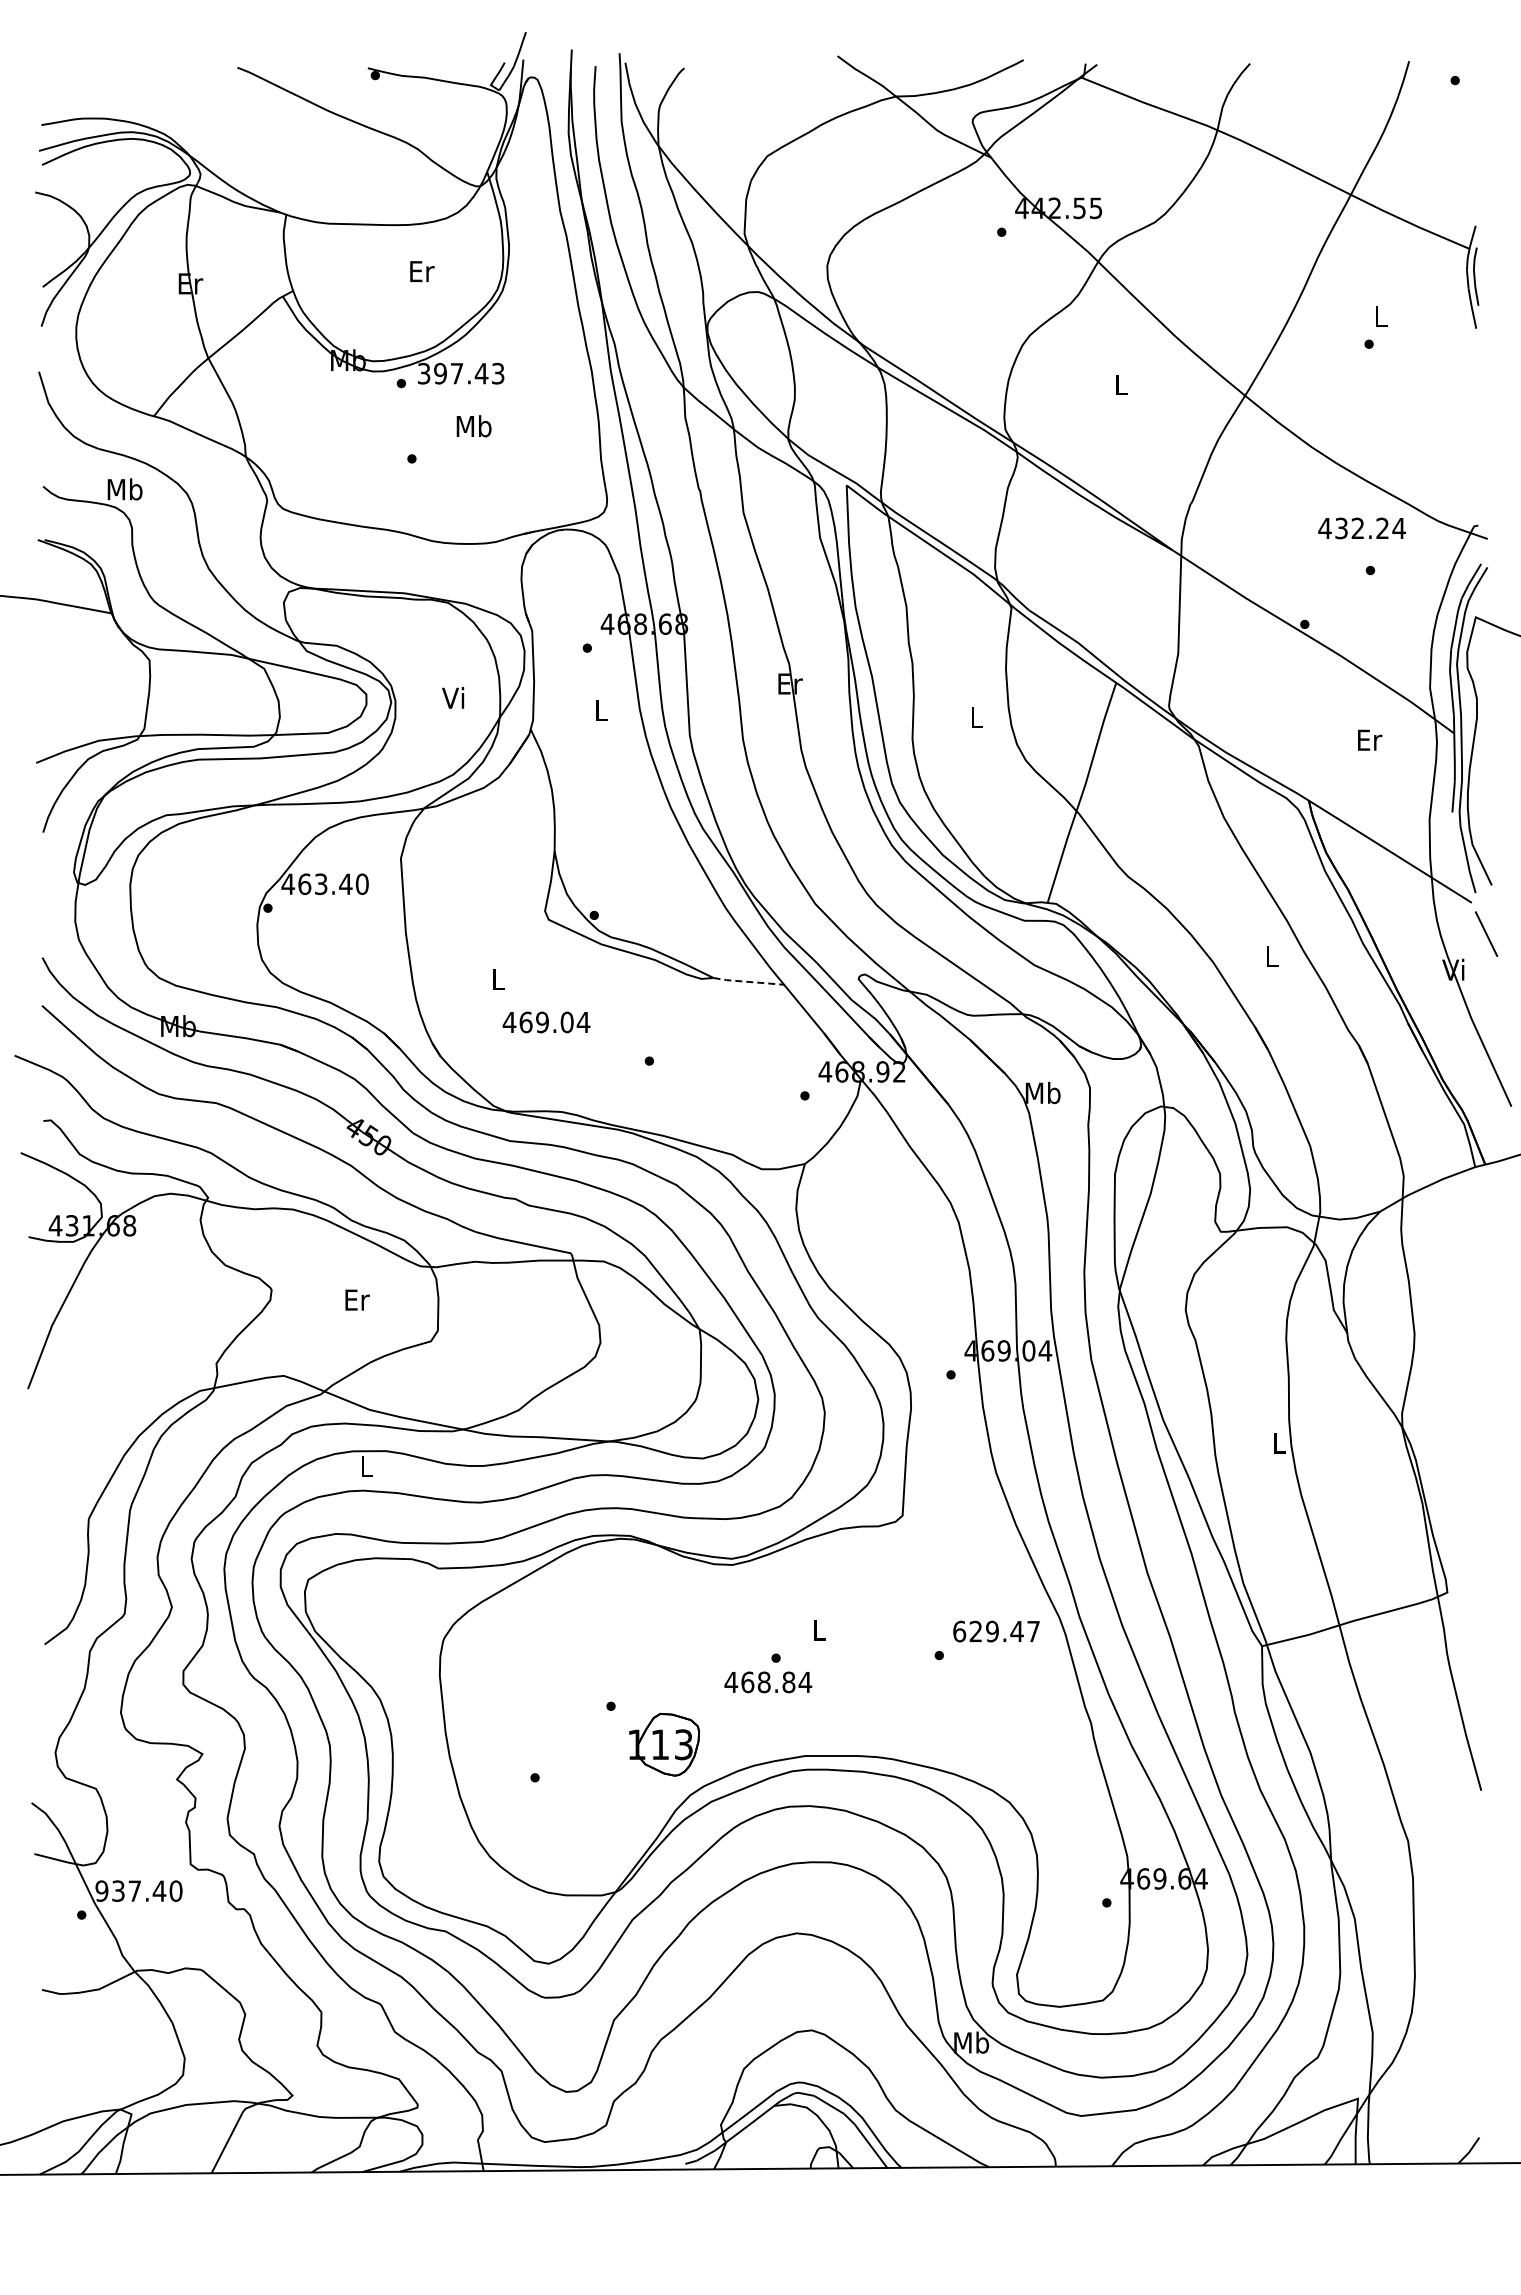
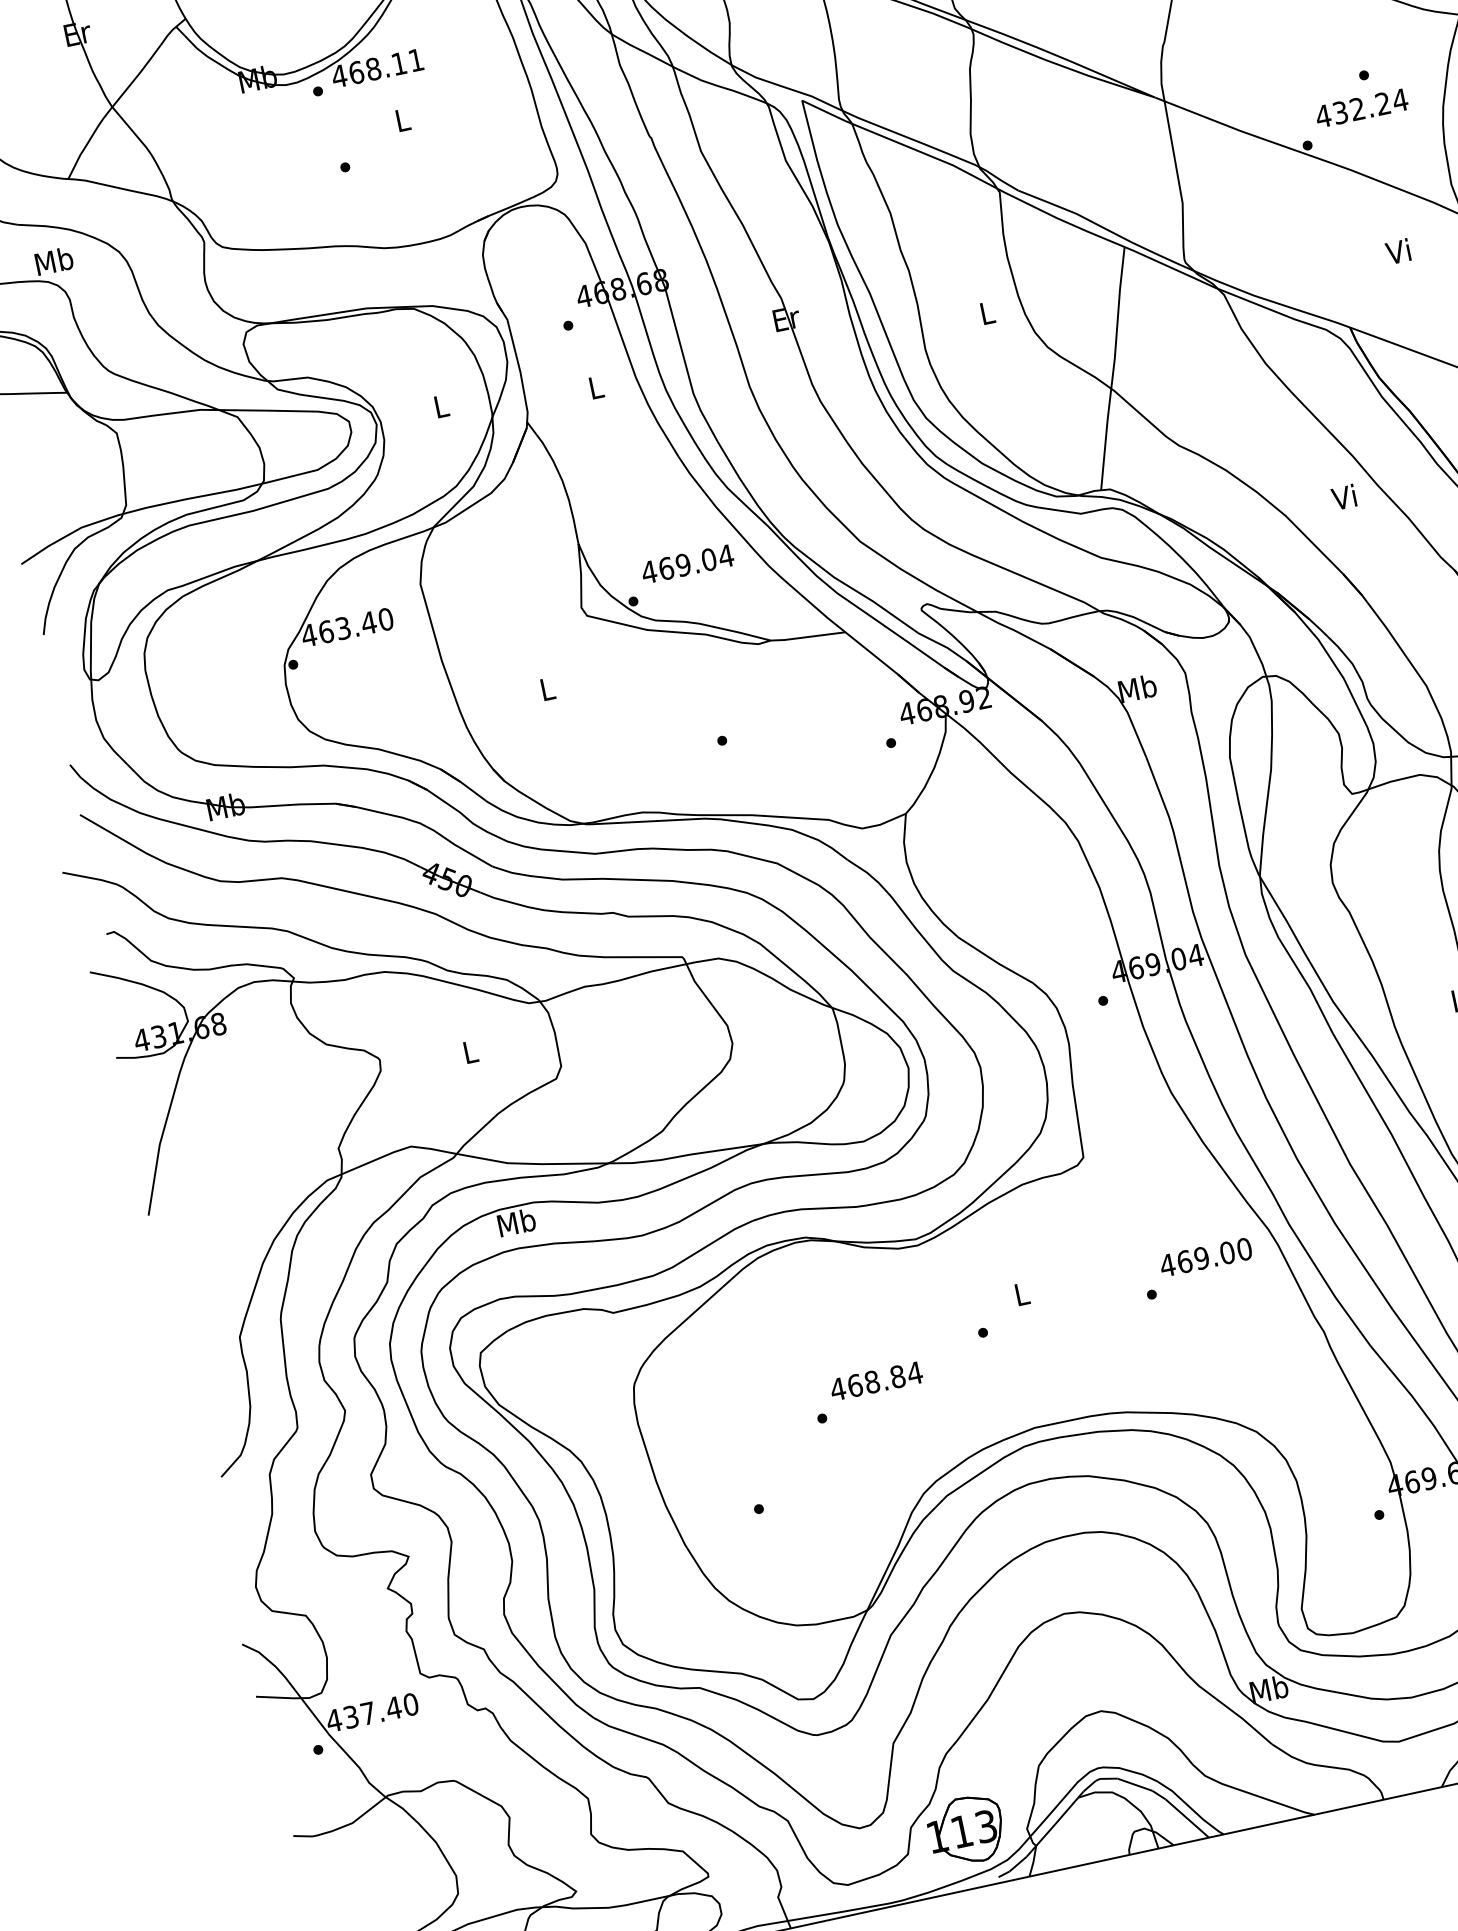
text: (460, 373) -> (377, 68), 397.43 -> 468.11
text: (473, 426) -> (402, 120), Mb -> L
text: (1361, 528) -> (1361, 108), moved
text: (453, 697) -> (440, 405), Vi -> L
text: (1369, 739) -> (1399, 250), Er -> Vi
text: (1270, 956) -> (1343, 497), L -> Vi
line: (748, 981) -> (807, 636), dashed -> solid
text: (546, 1022) -> (687, 564), moved
text: (357, 1299) -> (471, 1051), Er -> L
text: (366, 1466) -> (516, 1222), L -> Mb
text: (996, 1631) -> (1206, 1257), 629.47 -> 469.00
text: (768, 1682) -> (876, 1381), moved
part: (664, 1744) -> (966, 1830), moved
text: (101, 1890) -> (333, 1720), 937.40 -> 437.40

